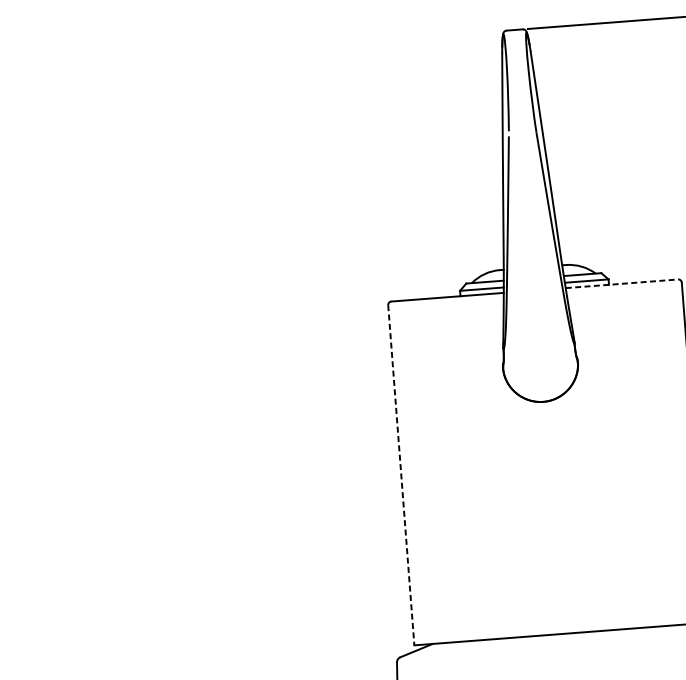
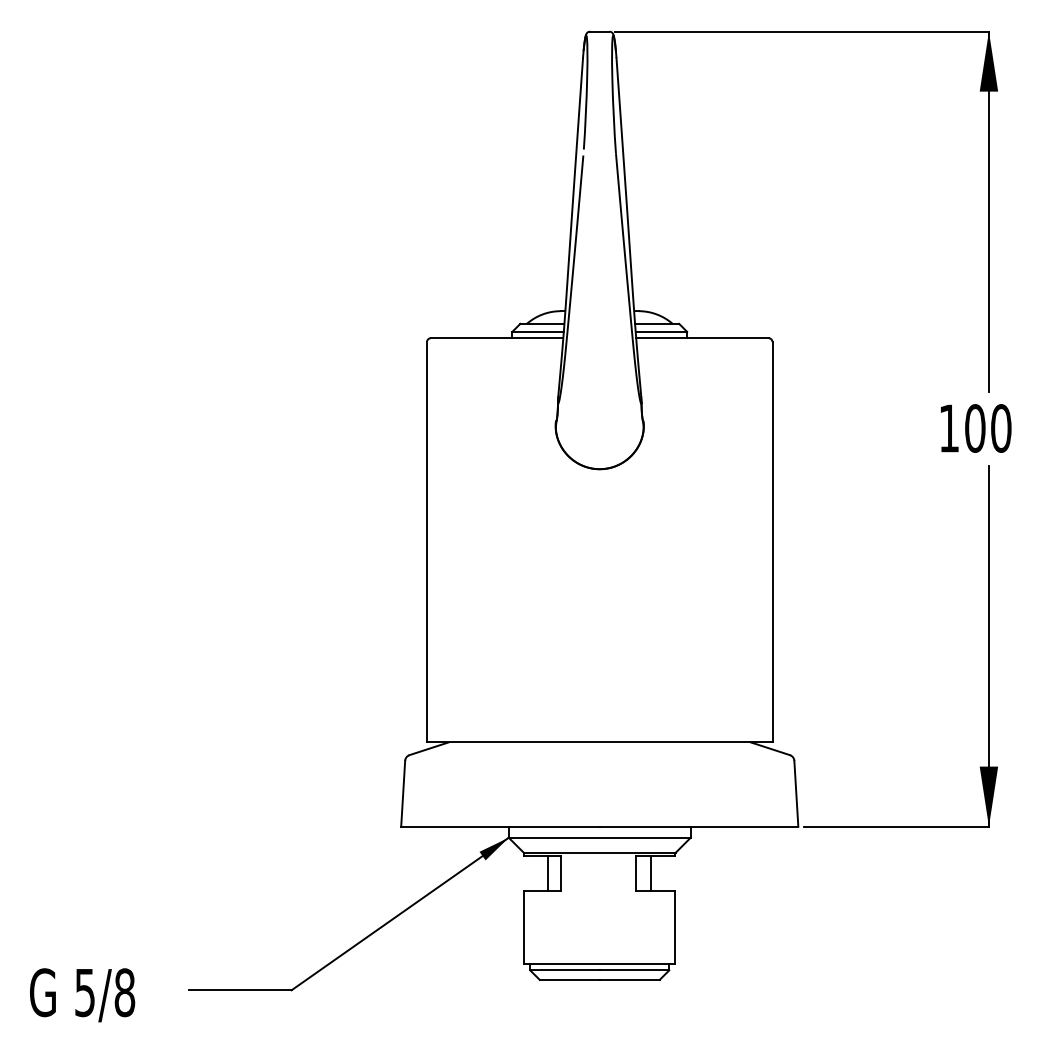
line: (622, 284) -> (702, 338), dashed -> solid
line: (401, 475) -> (427, 542), dashed -> solid

